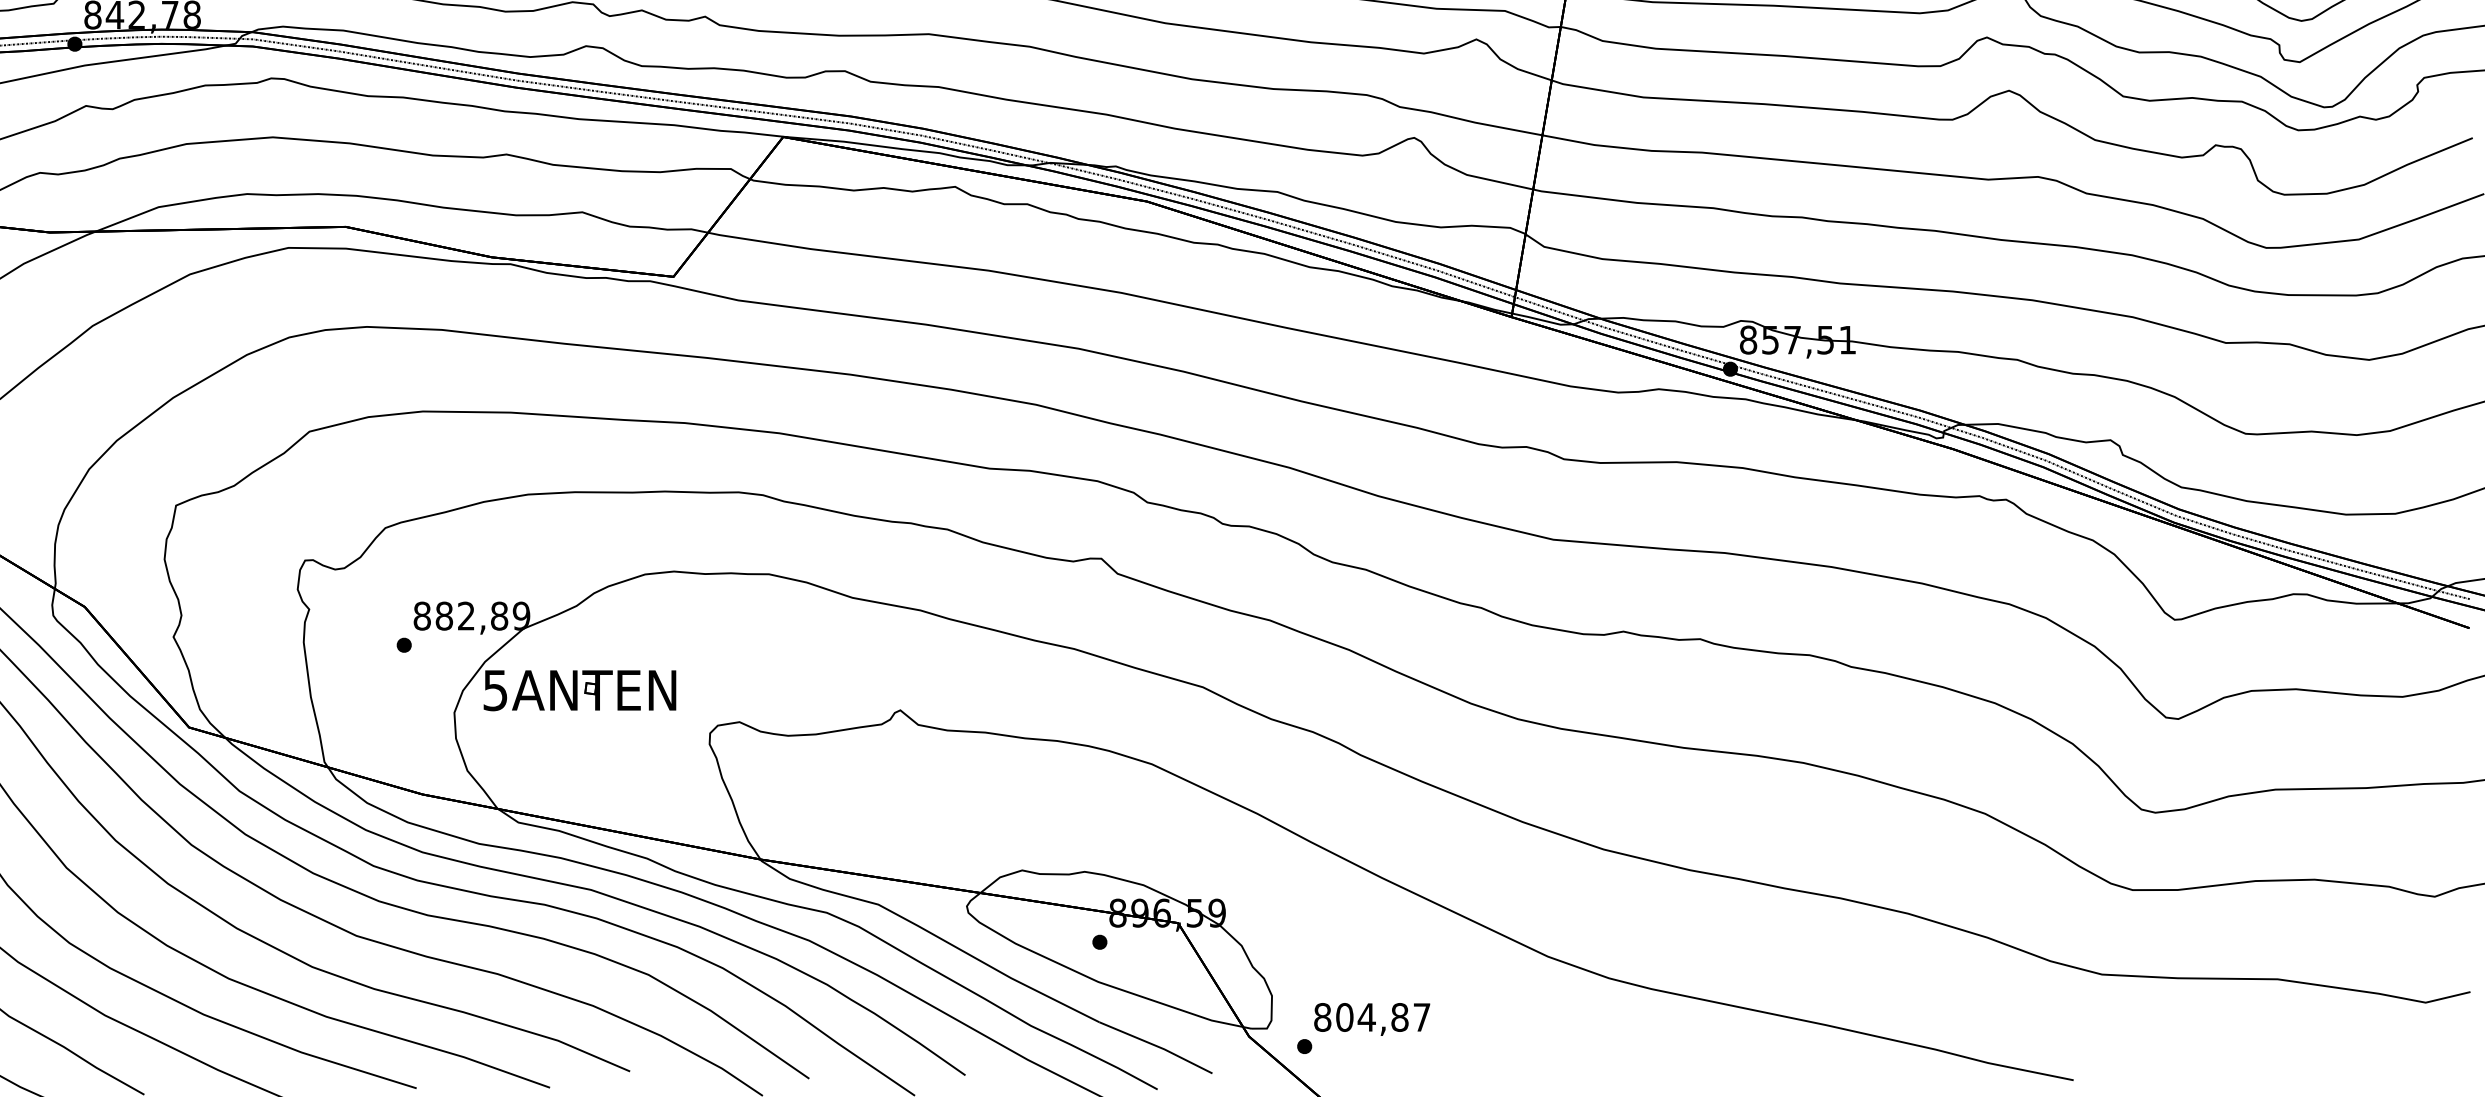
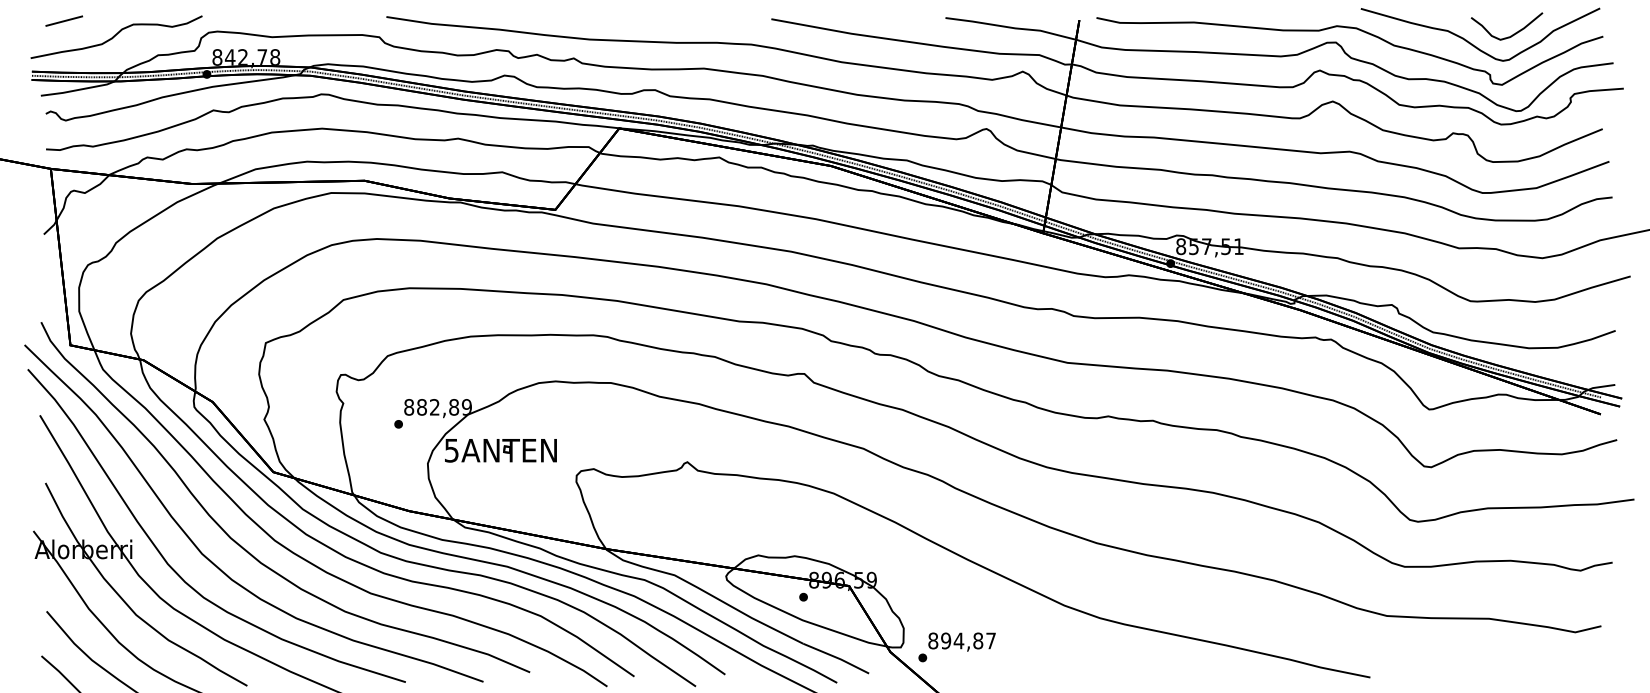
text: (1345, 1016) -> (946, 640), 804,87 -> 894,87

